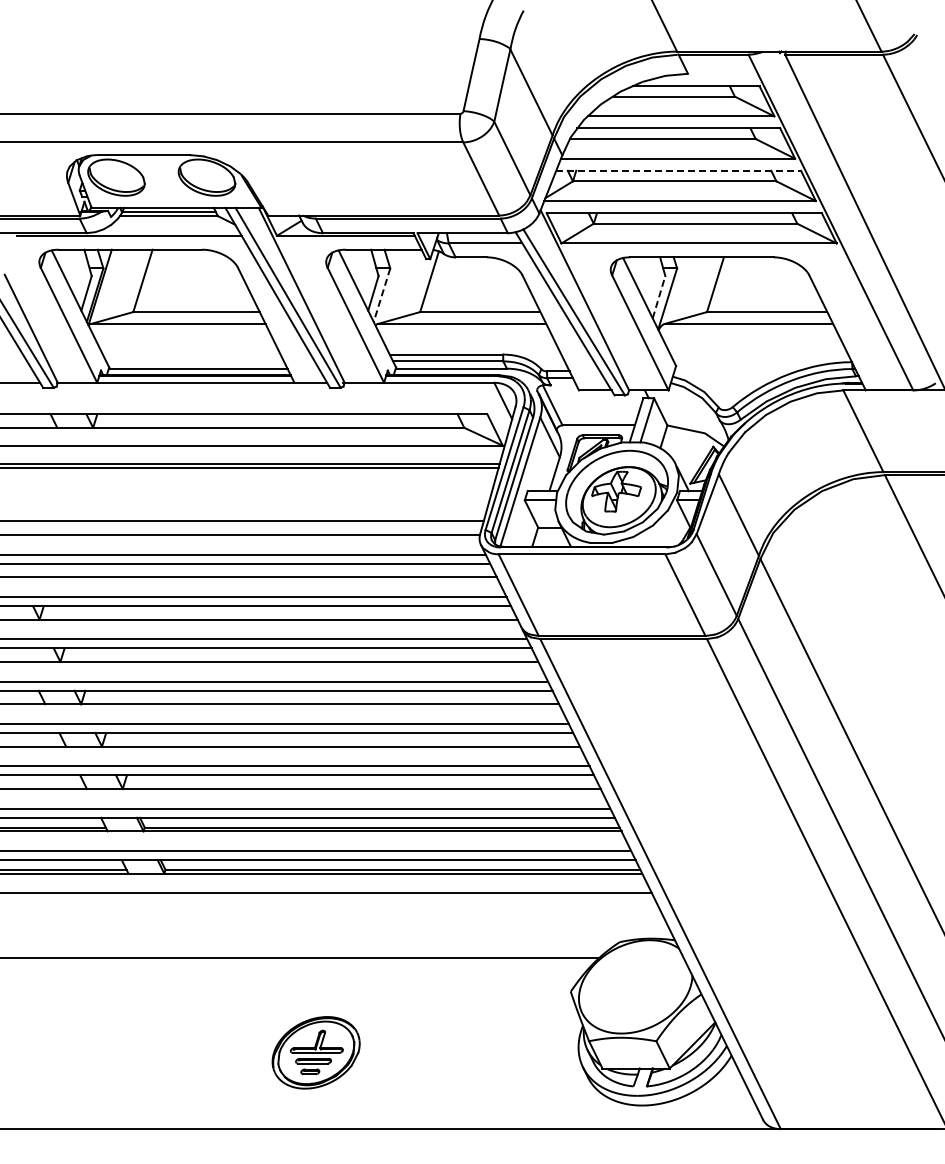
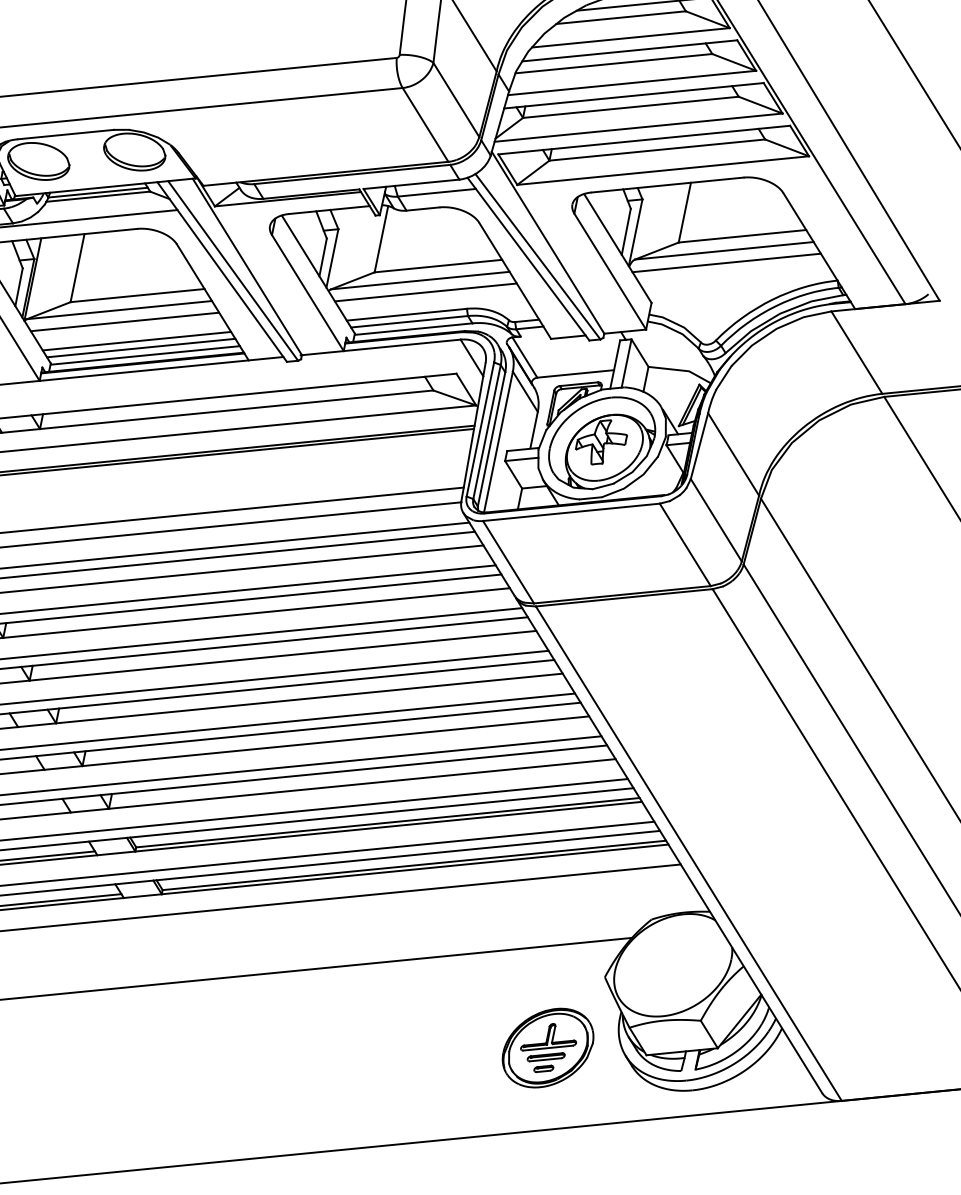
line: (679, 170) -> (634, 95), dashed -> solid
line: (381, 295) -> (331, 258), dashed -> solid
line: (659, 296) -> (626, 230), dashed -> solid
line: (181, 335) -> (124, 322), added
line: (466, 335) -> (426, 292), added
line: (749, 335) -> (726, 262), added
line: (191, 354) -> (136, 341), added
line: (194, 361) -> (140, 348), added
part: (315, 1052) -> (547, 1047), moved

